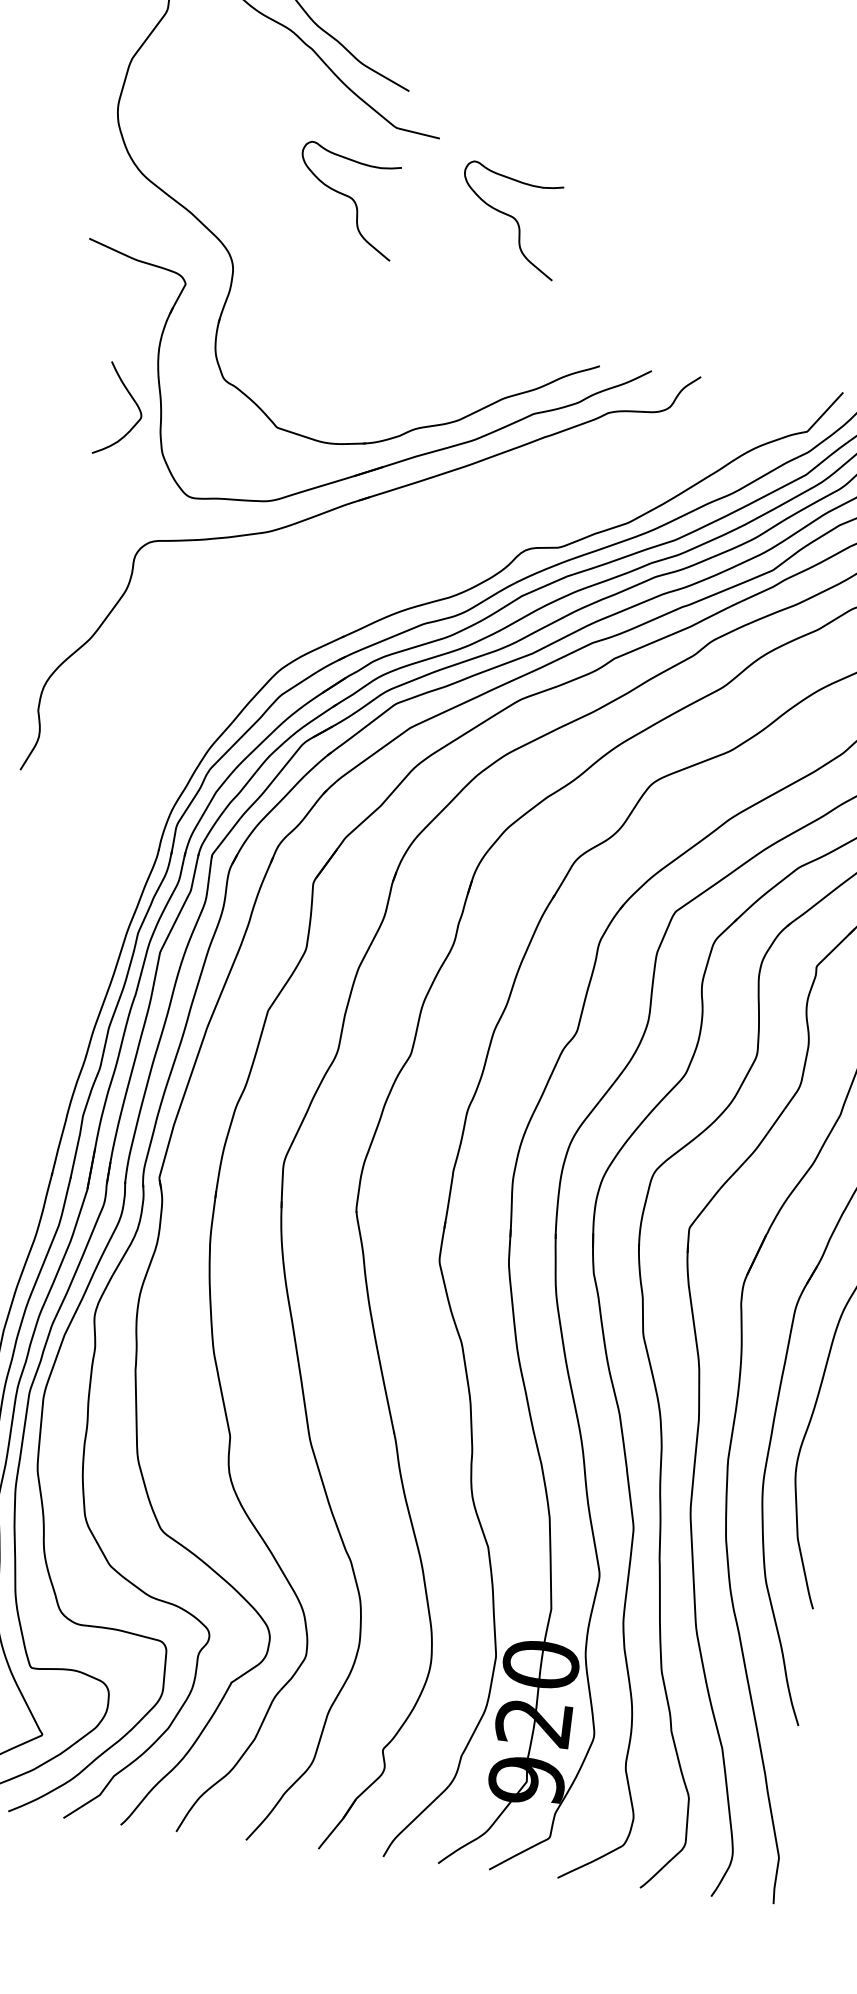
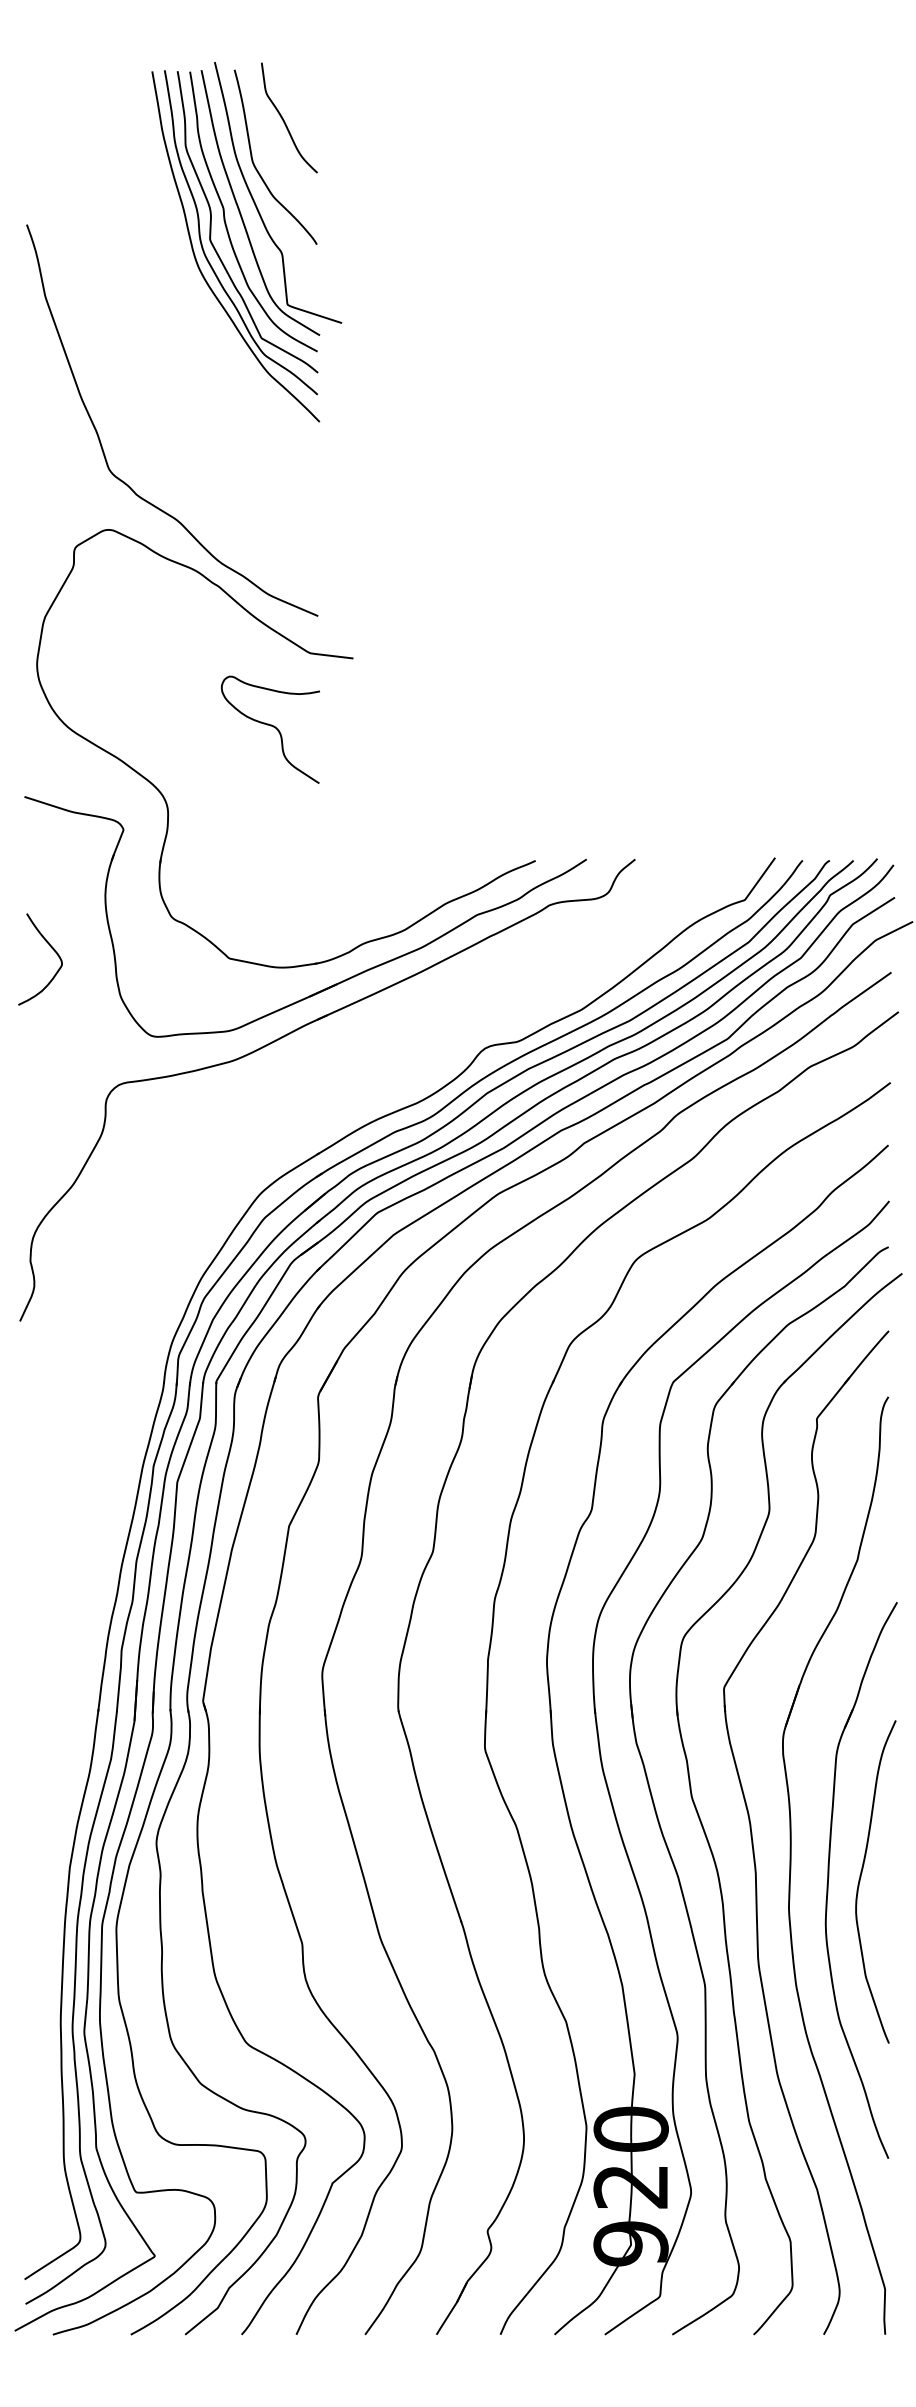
curve: (509, 217) -> (430, 726), removed
curve: (132, 399) -> (51, 948), moved

